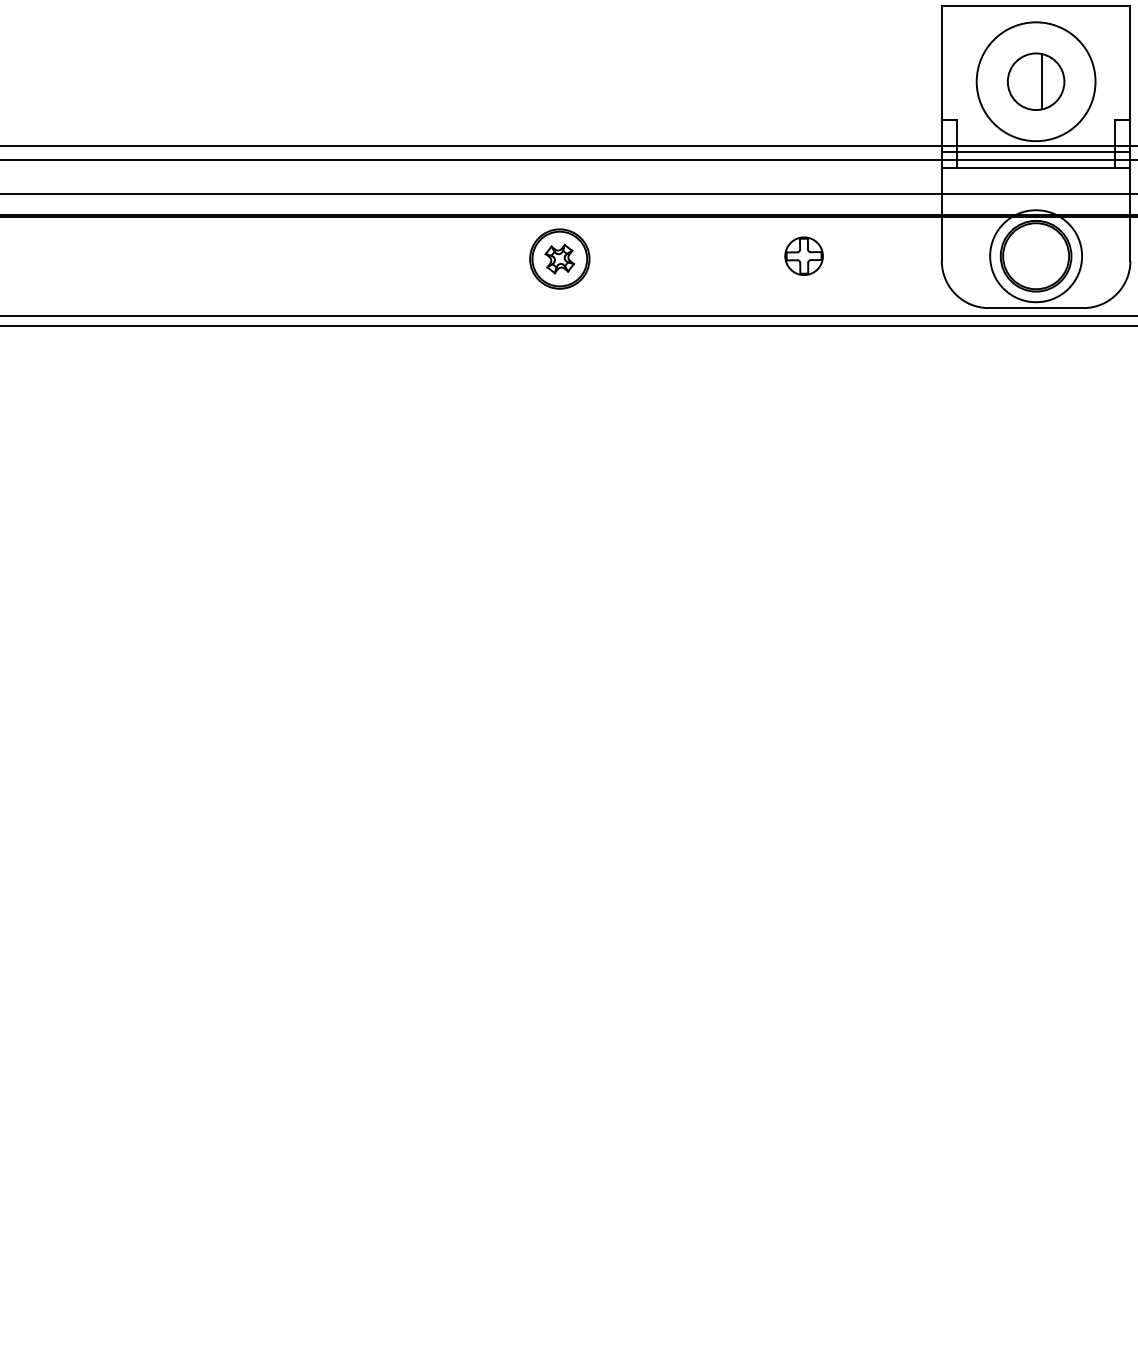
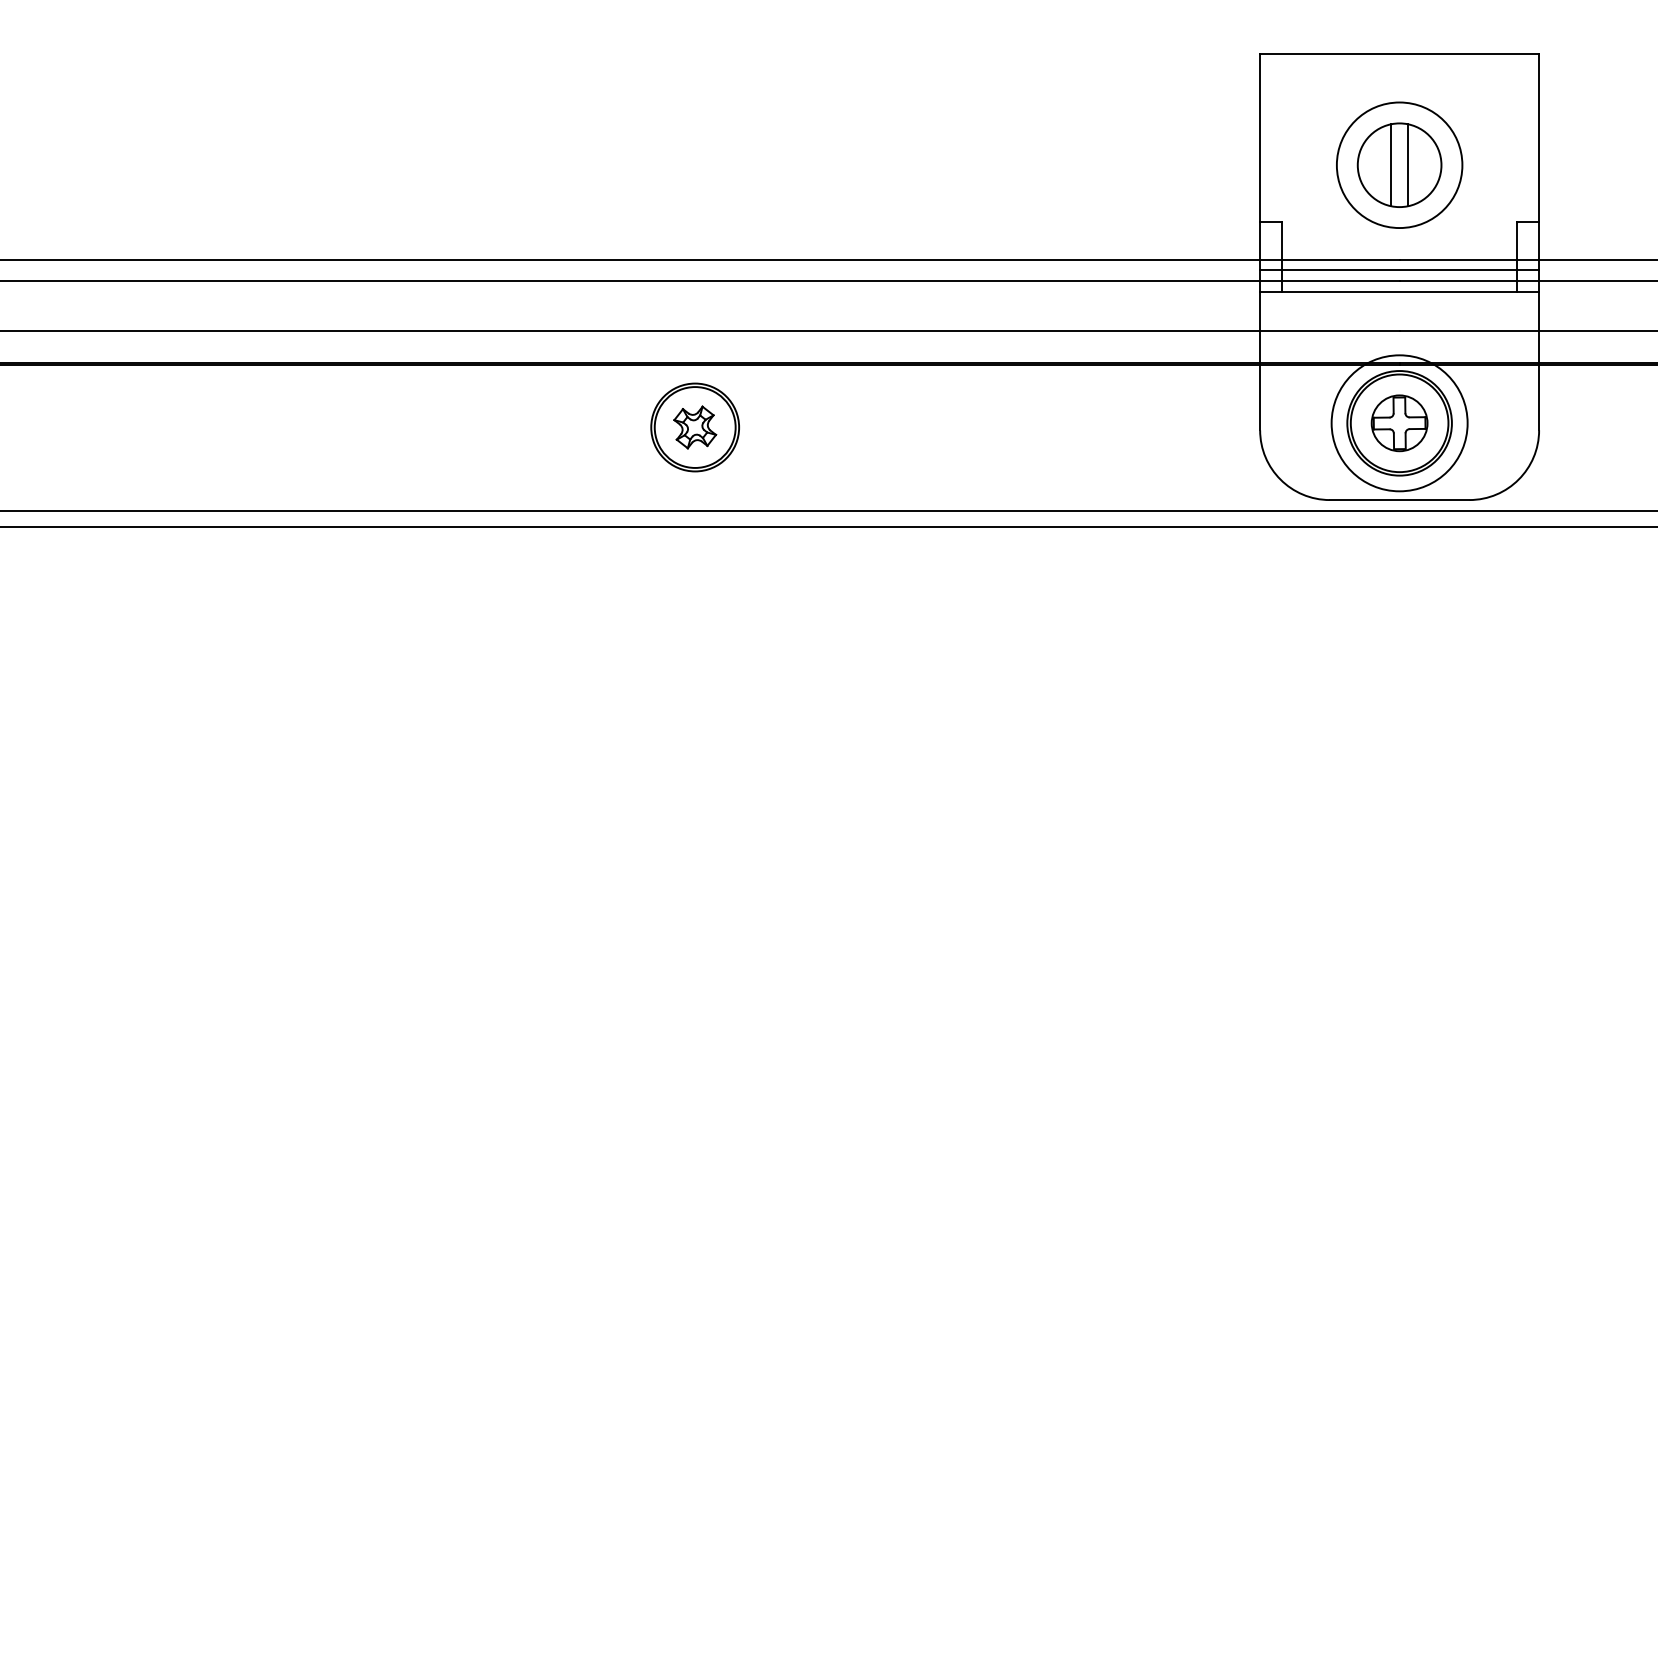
line: (1030, 81) -> (1391, 164), added
circle: (1035, 81) -> (1398, 164), size x0.71
part: (803, 255) -> (1398, 422), moved

